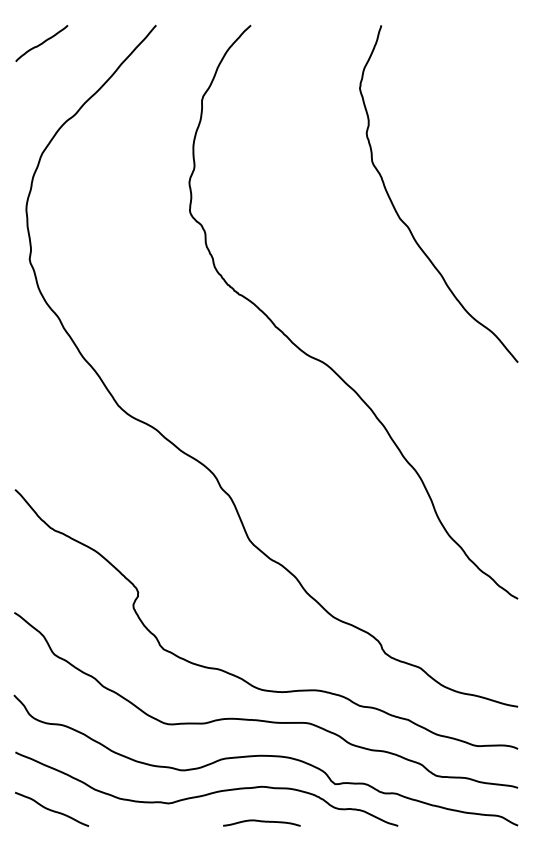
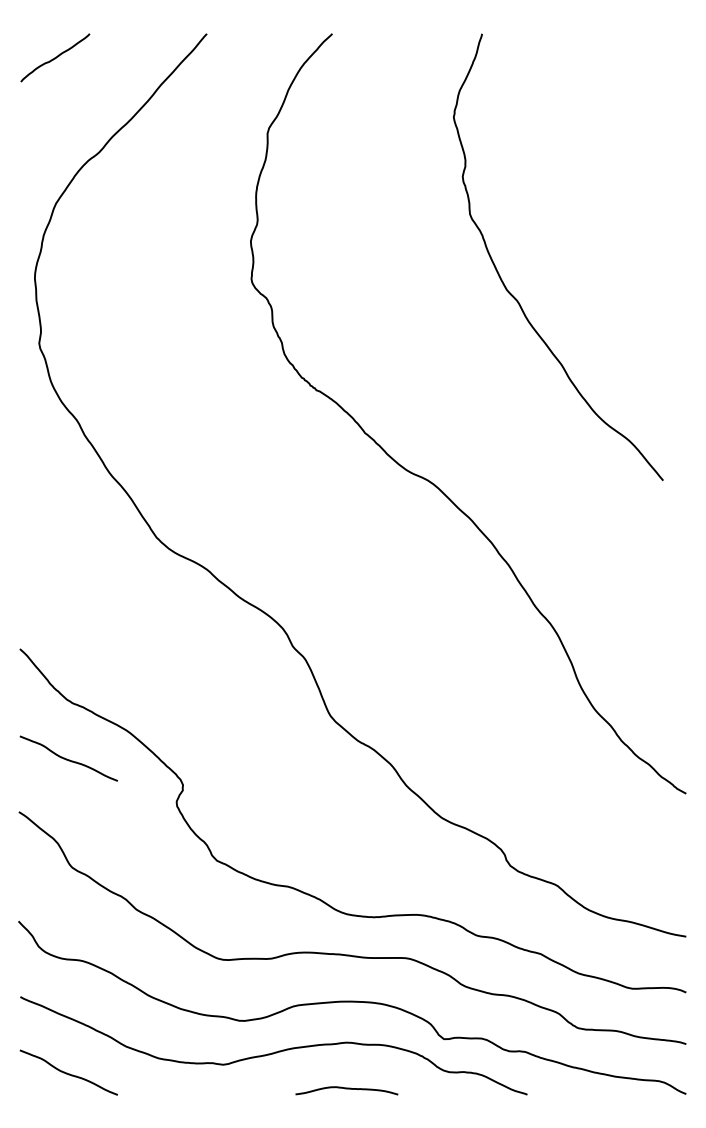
curve: (406, 224) -> (515, 297), moved
curve: (51, 572) -> (67, 758), added

